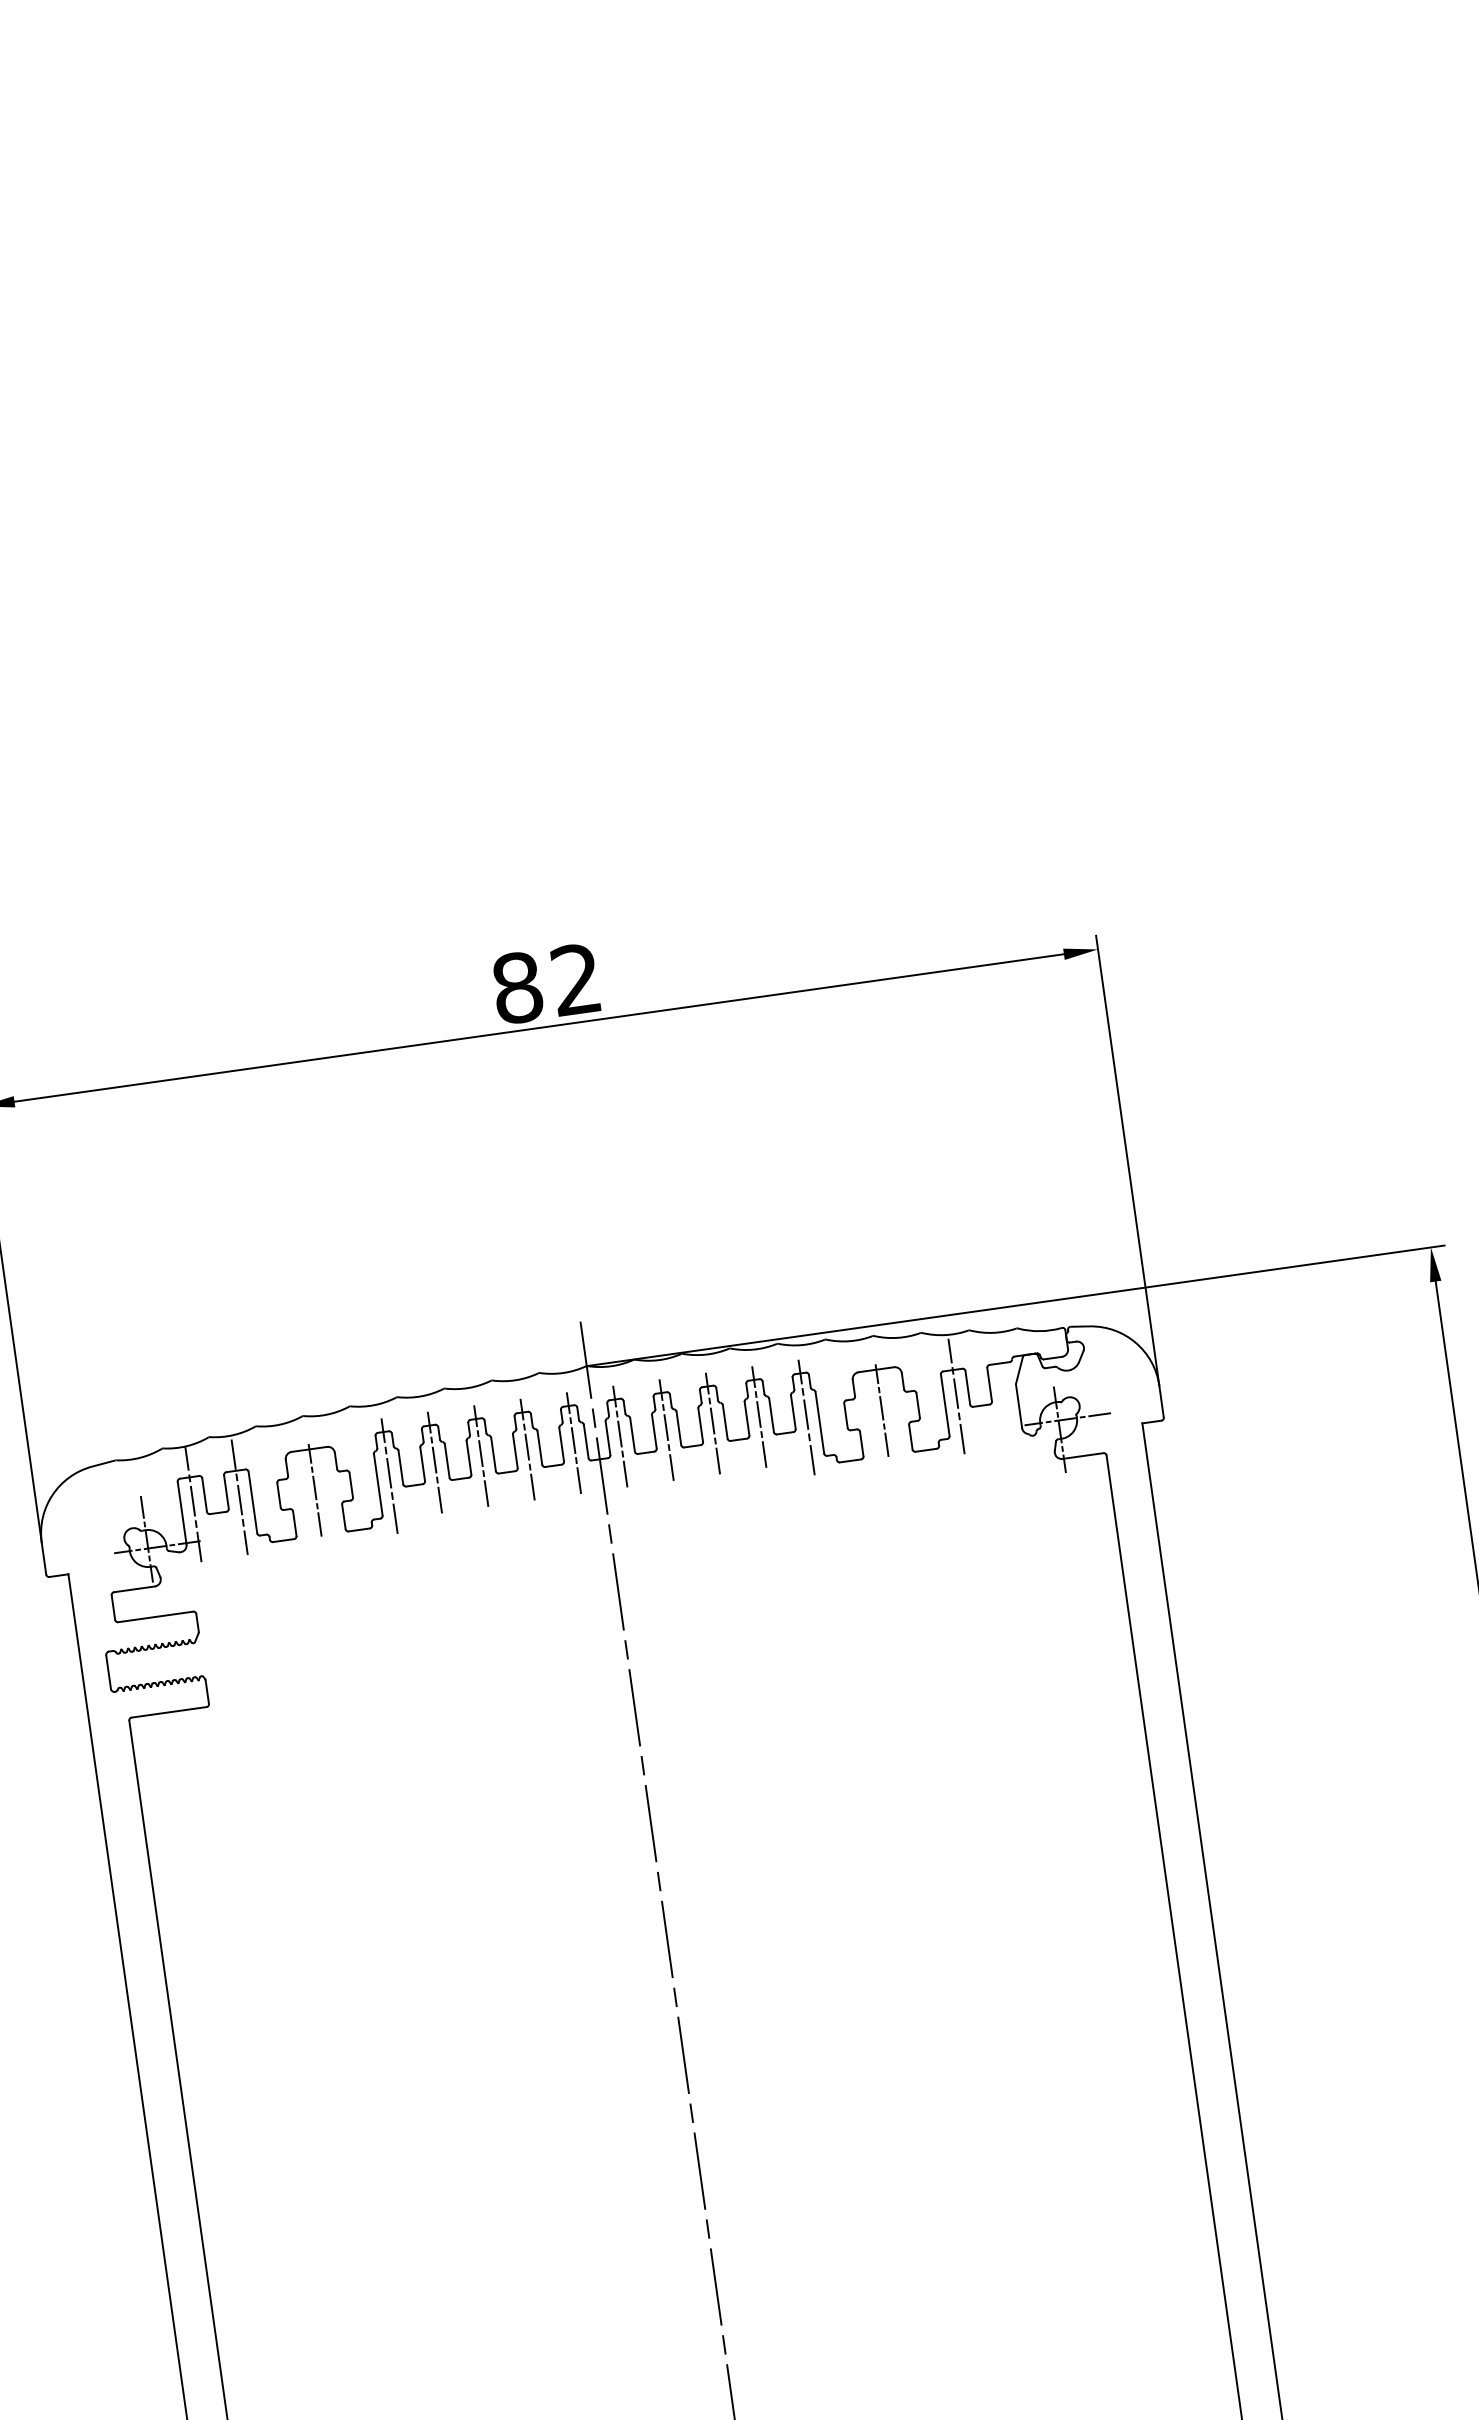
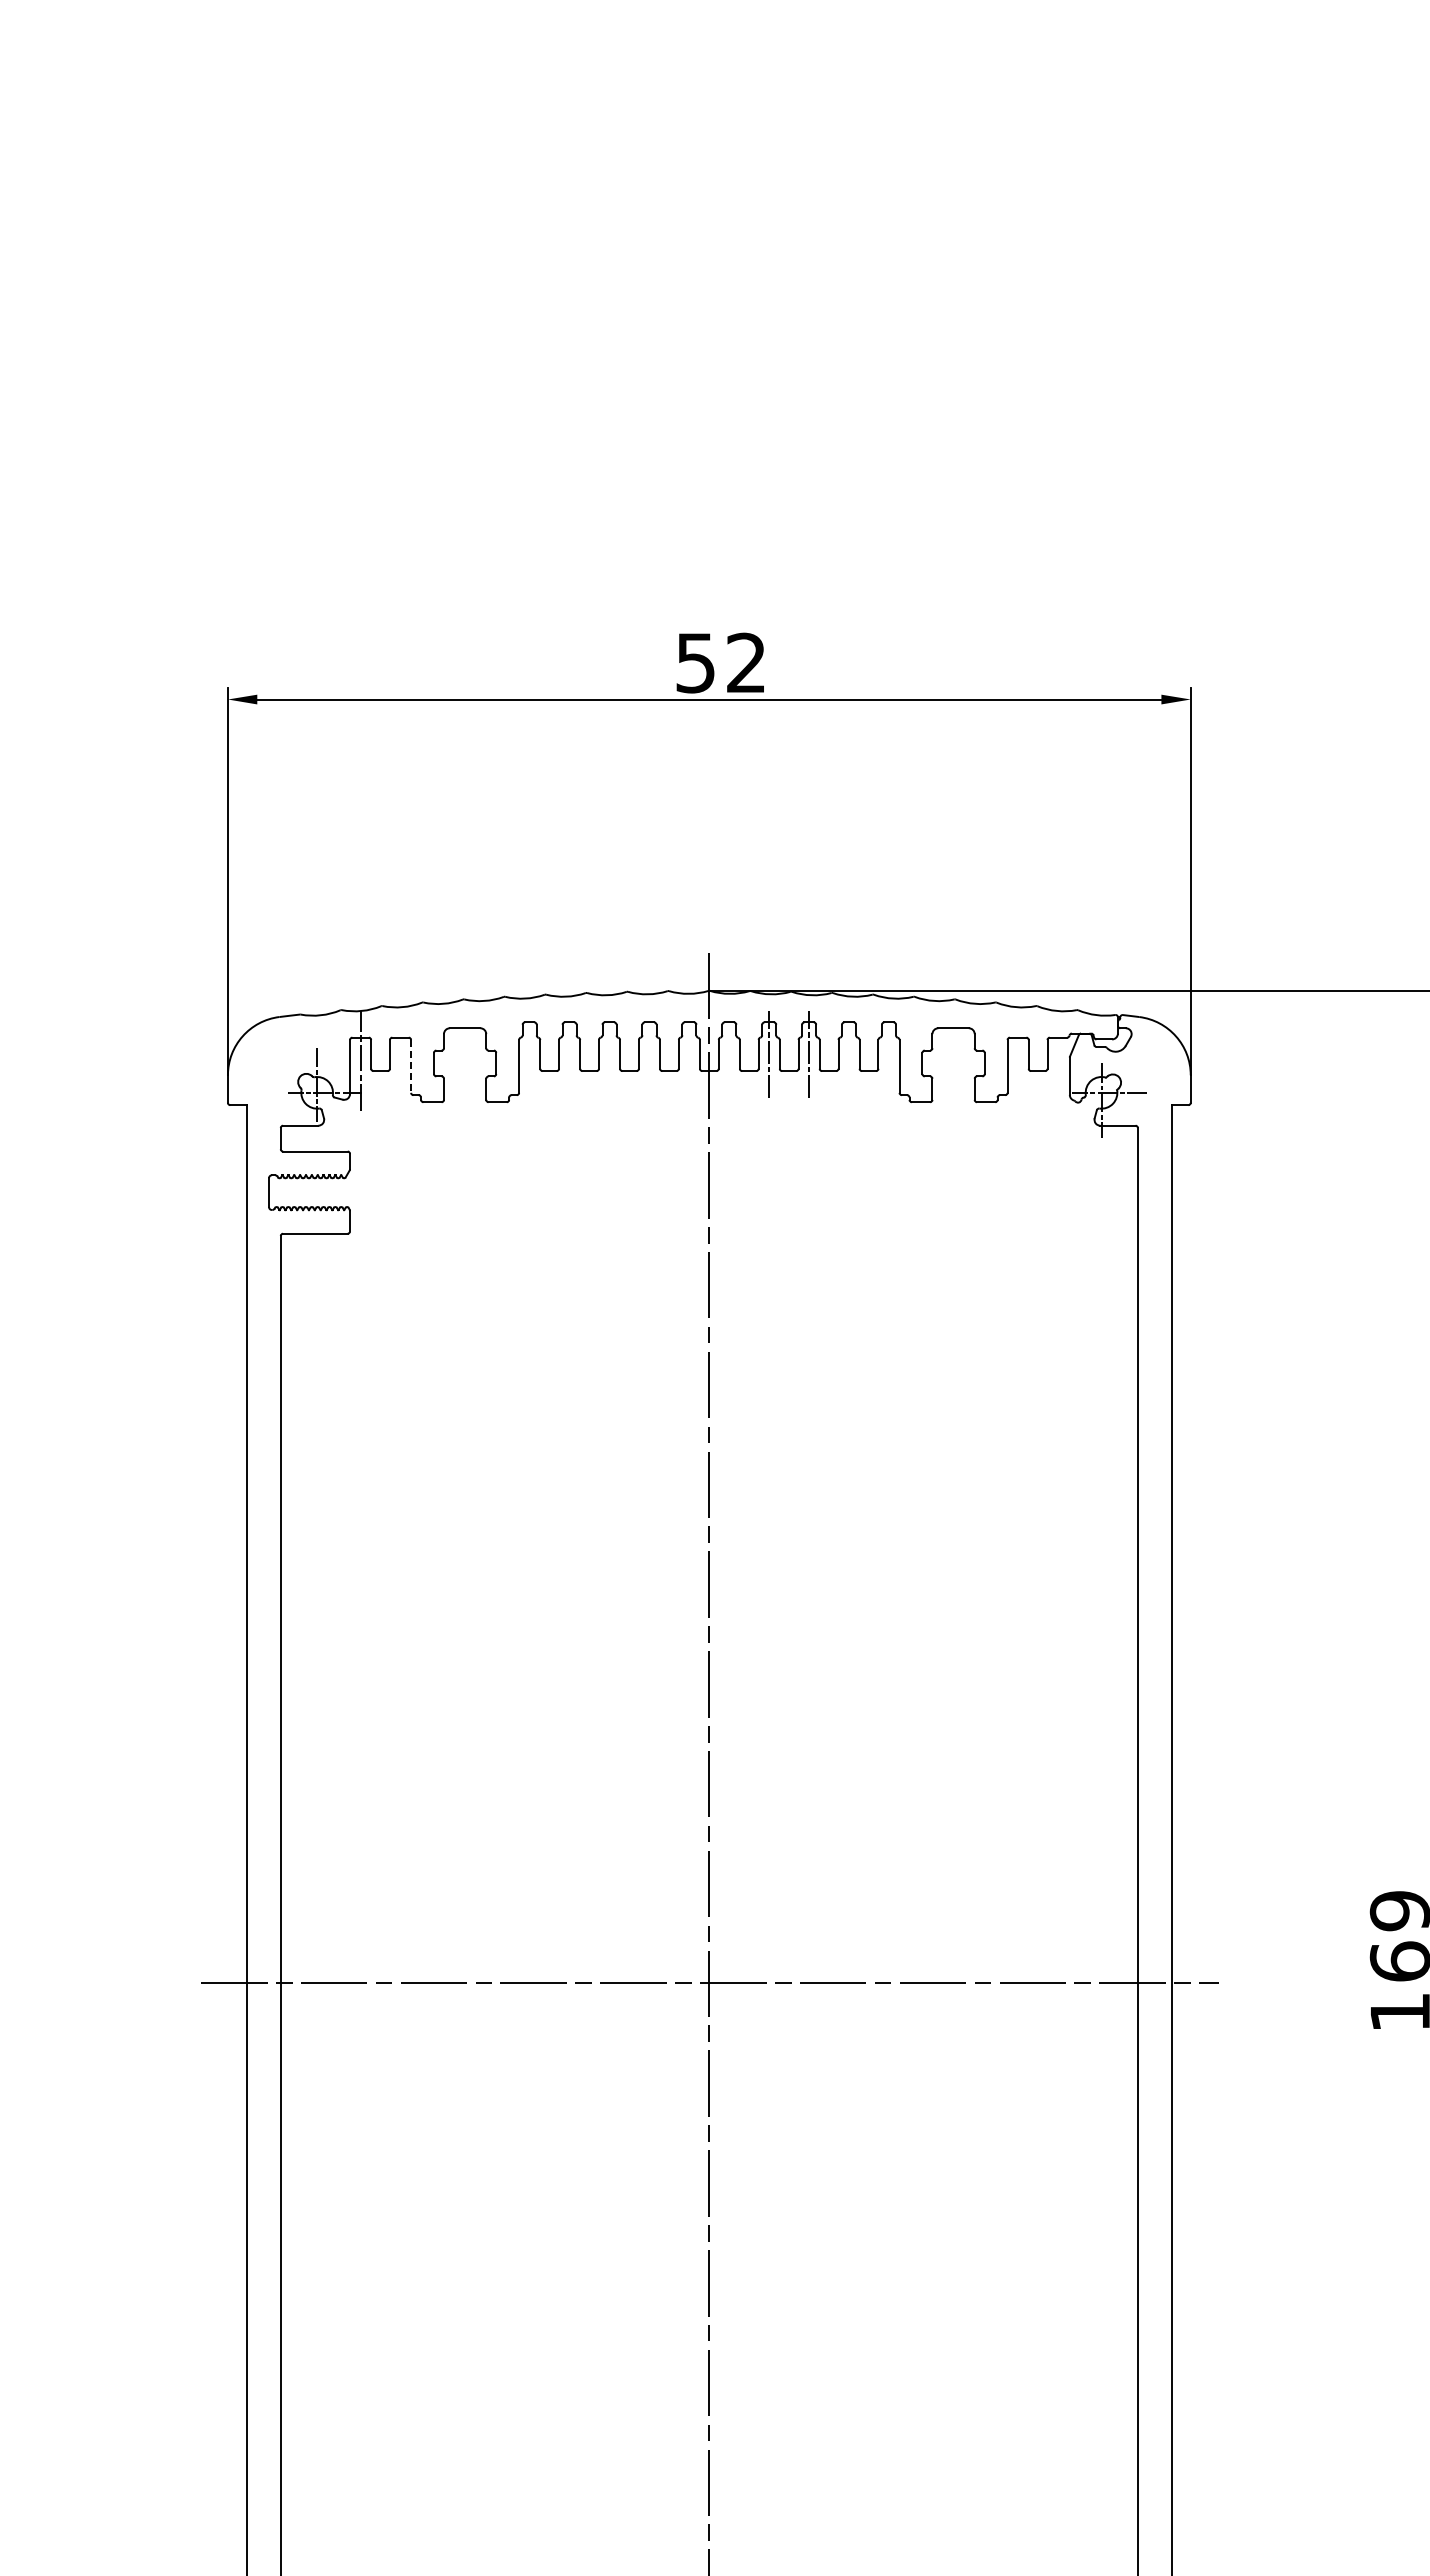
text: (517, 987) -> (695, 662), 82 -> 52
line: (956, 1396) -> (1018, 1060), removed
line: (881, 1410) -> (953, 1063), removed
line: (759, 1417) -> (849, 1054), removed
line: (807, 1417) -> (889, 1060), removed
line: (620, 1436) -> (729, 1054), removed
line: (574, 1443) -> (689, 1054), removed
line: (527, 1449) -> (649, 1054), removed
line: (481, 1456) -> (609, 1054), removed
line: (434, 1462) -> (569, 1054), removed
line: (389, 1476) -> (529, 1060), removed
line: (315, 1490) -> (465, 1063), removed
line: (239, 1497) -> (400, 1060), removed
line: (253, 1502) -> (411, 1066), solid -> dashed

